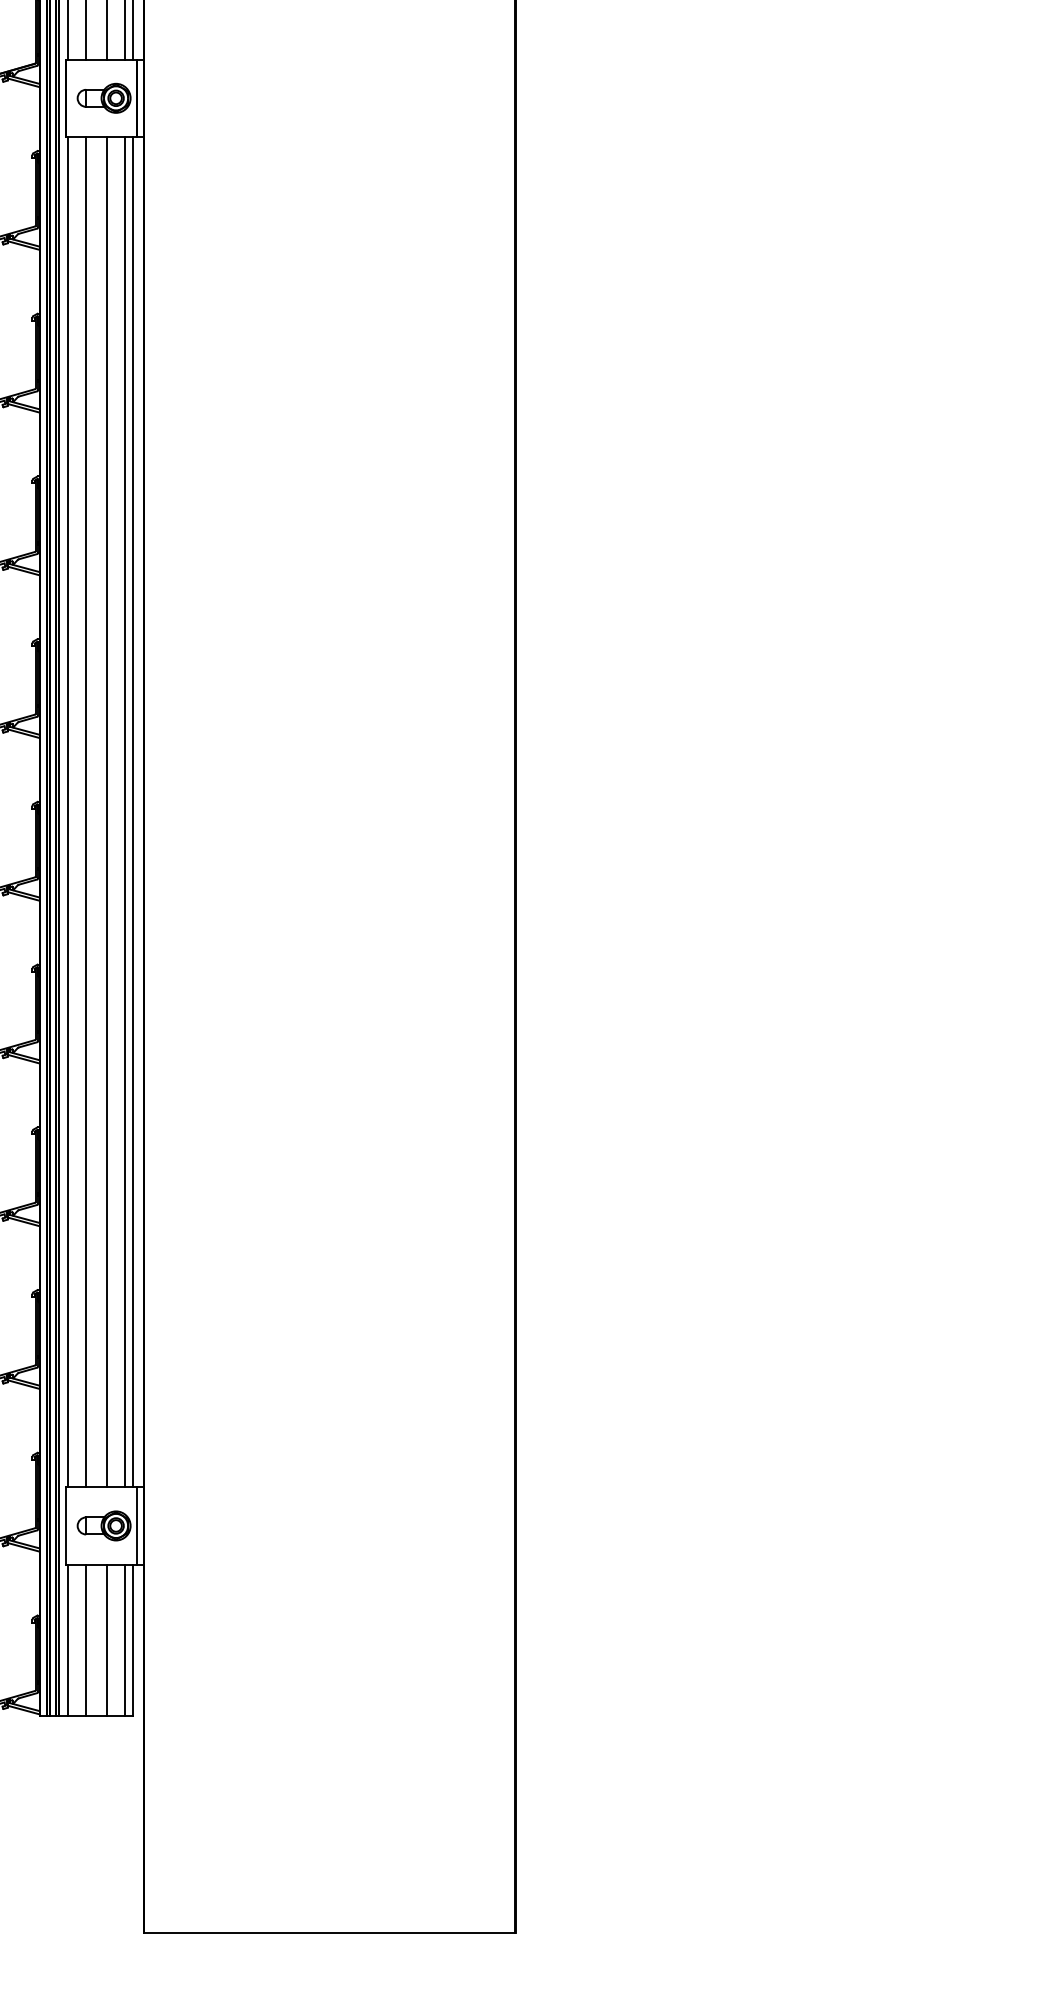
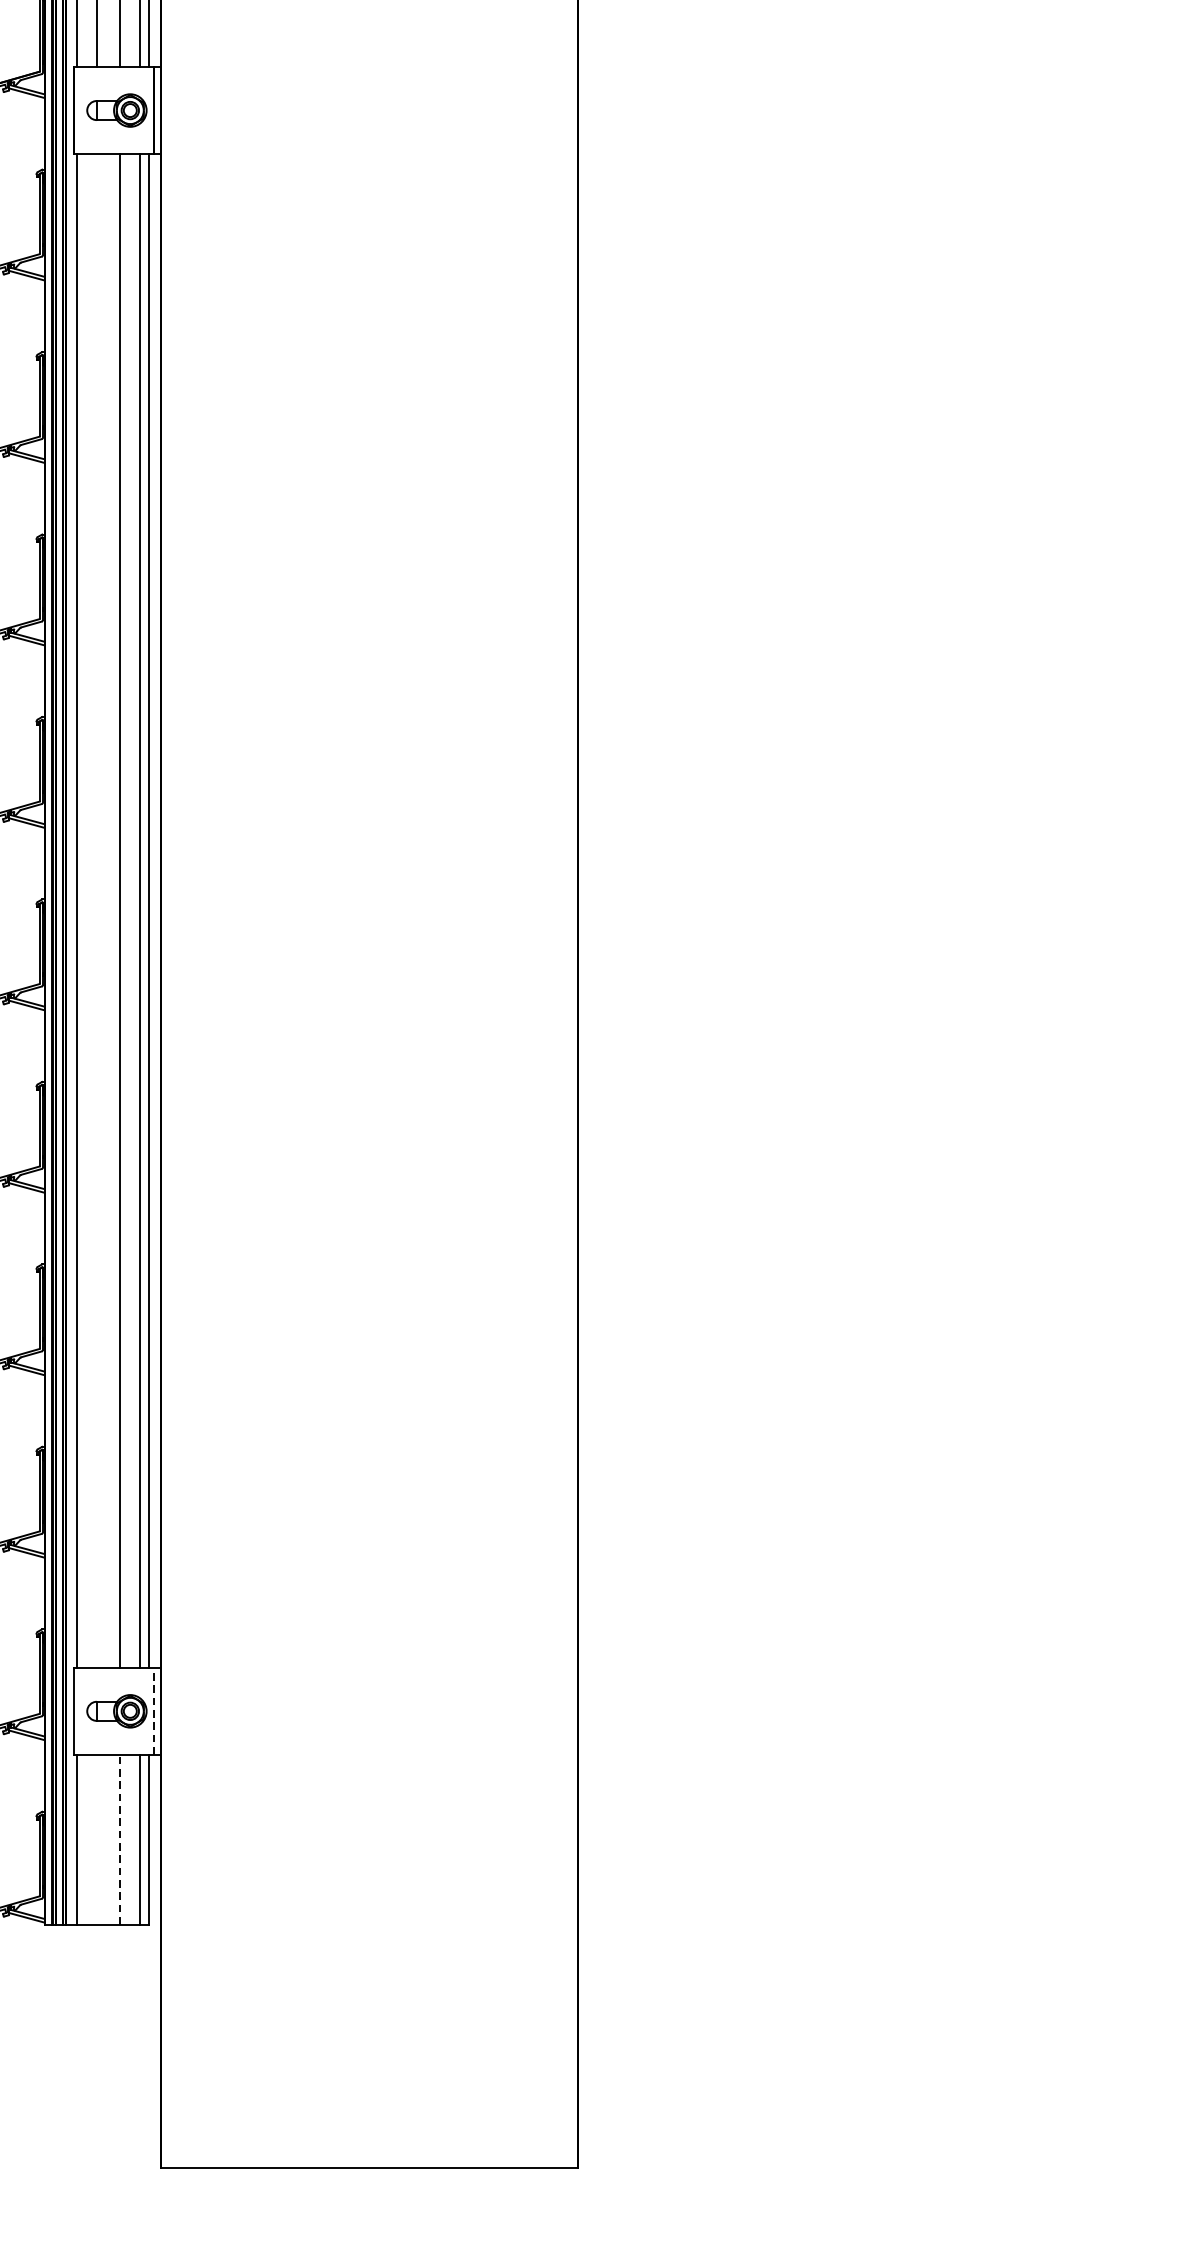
line: (86, 812) -> (97, 911), removed
line: (137, 1525) -> (154, 1710), solid -> dashed
line: (86, 1640) -> (97, 1839), removed
line: (107, 1640) -> (120, 1839), solid -> dashed

